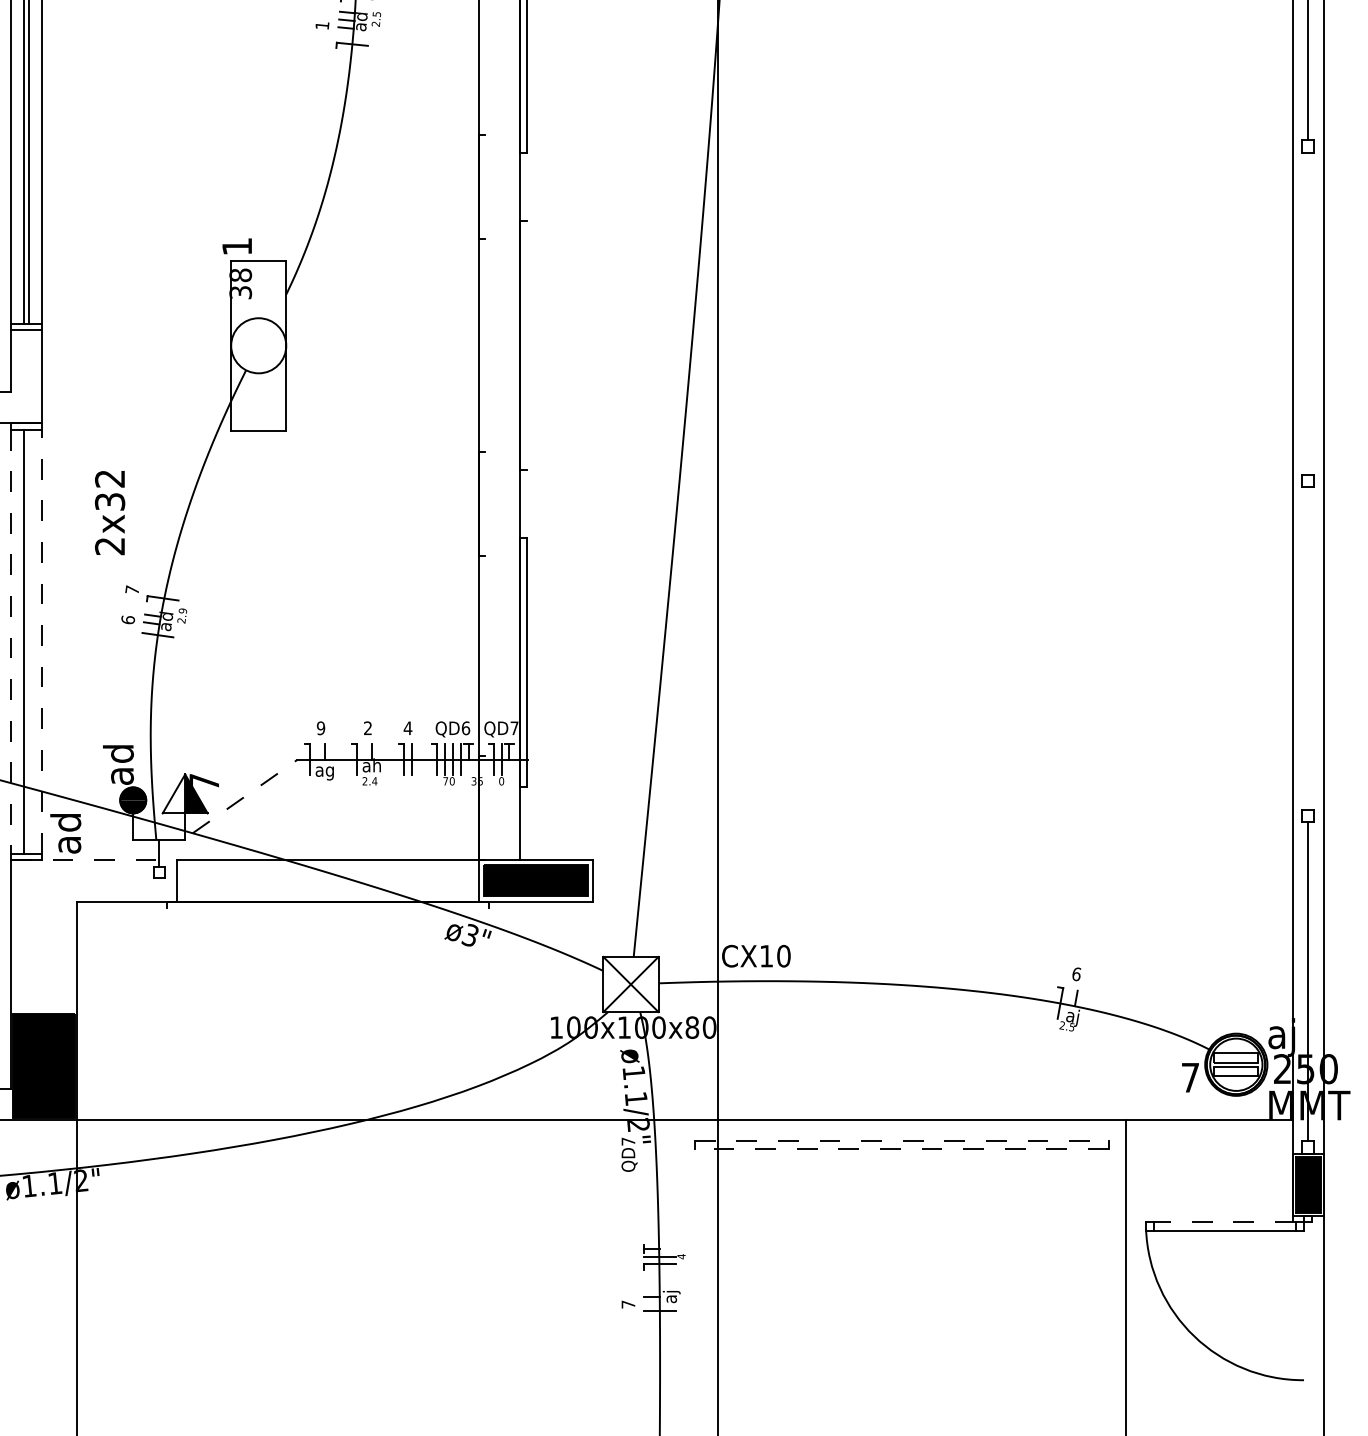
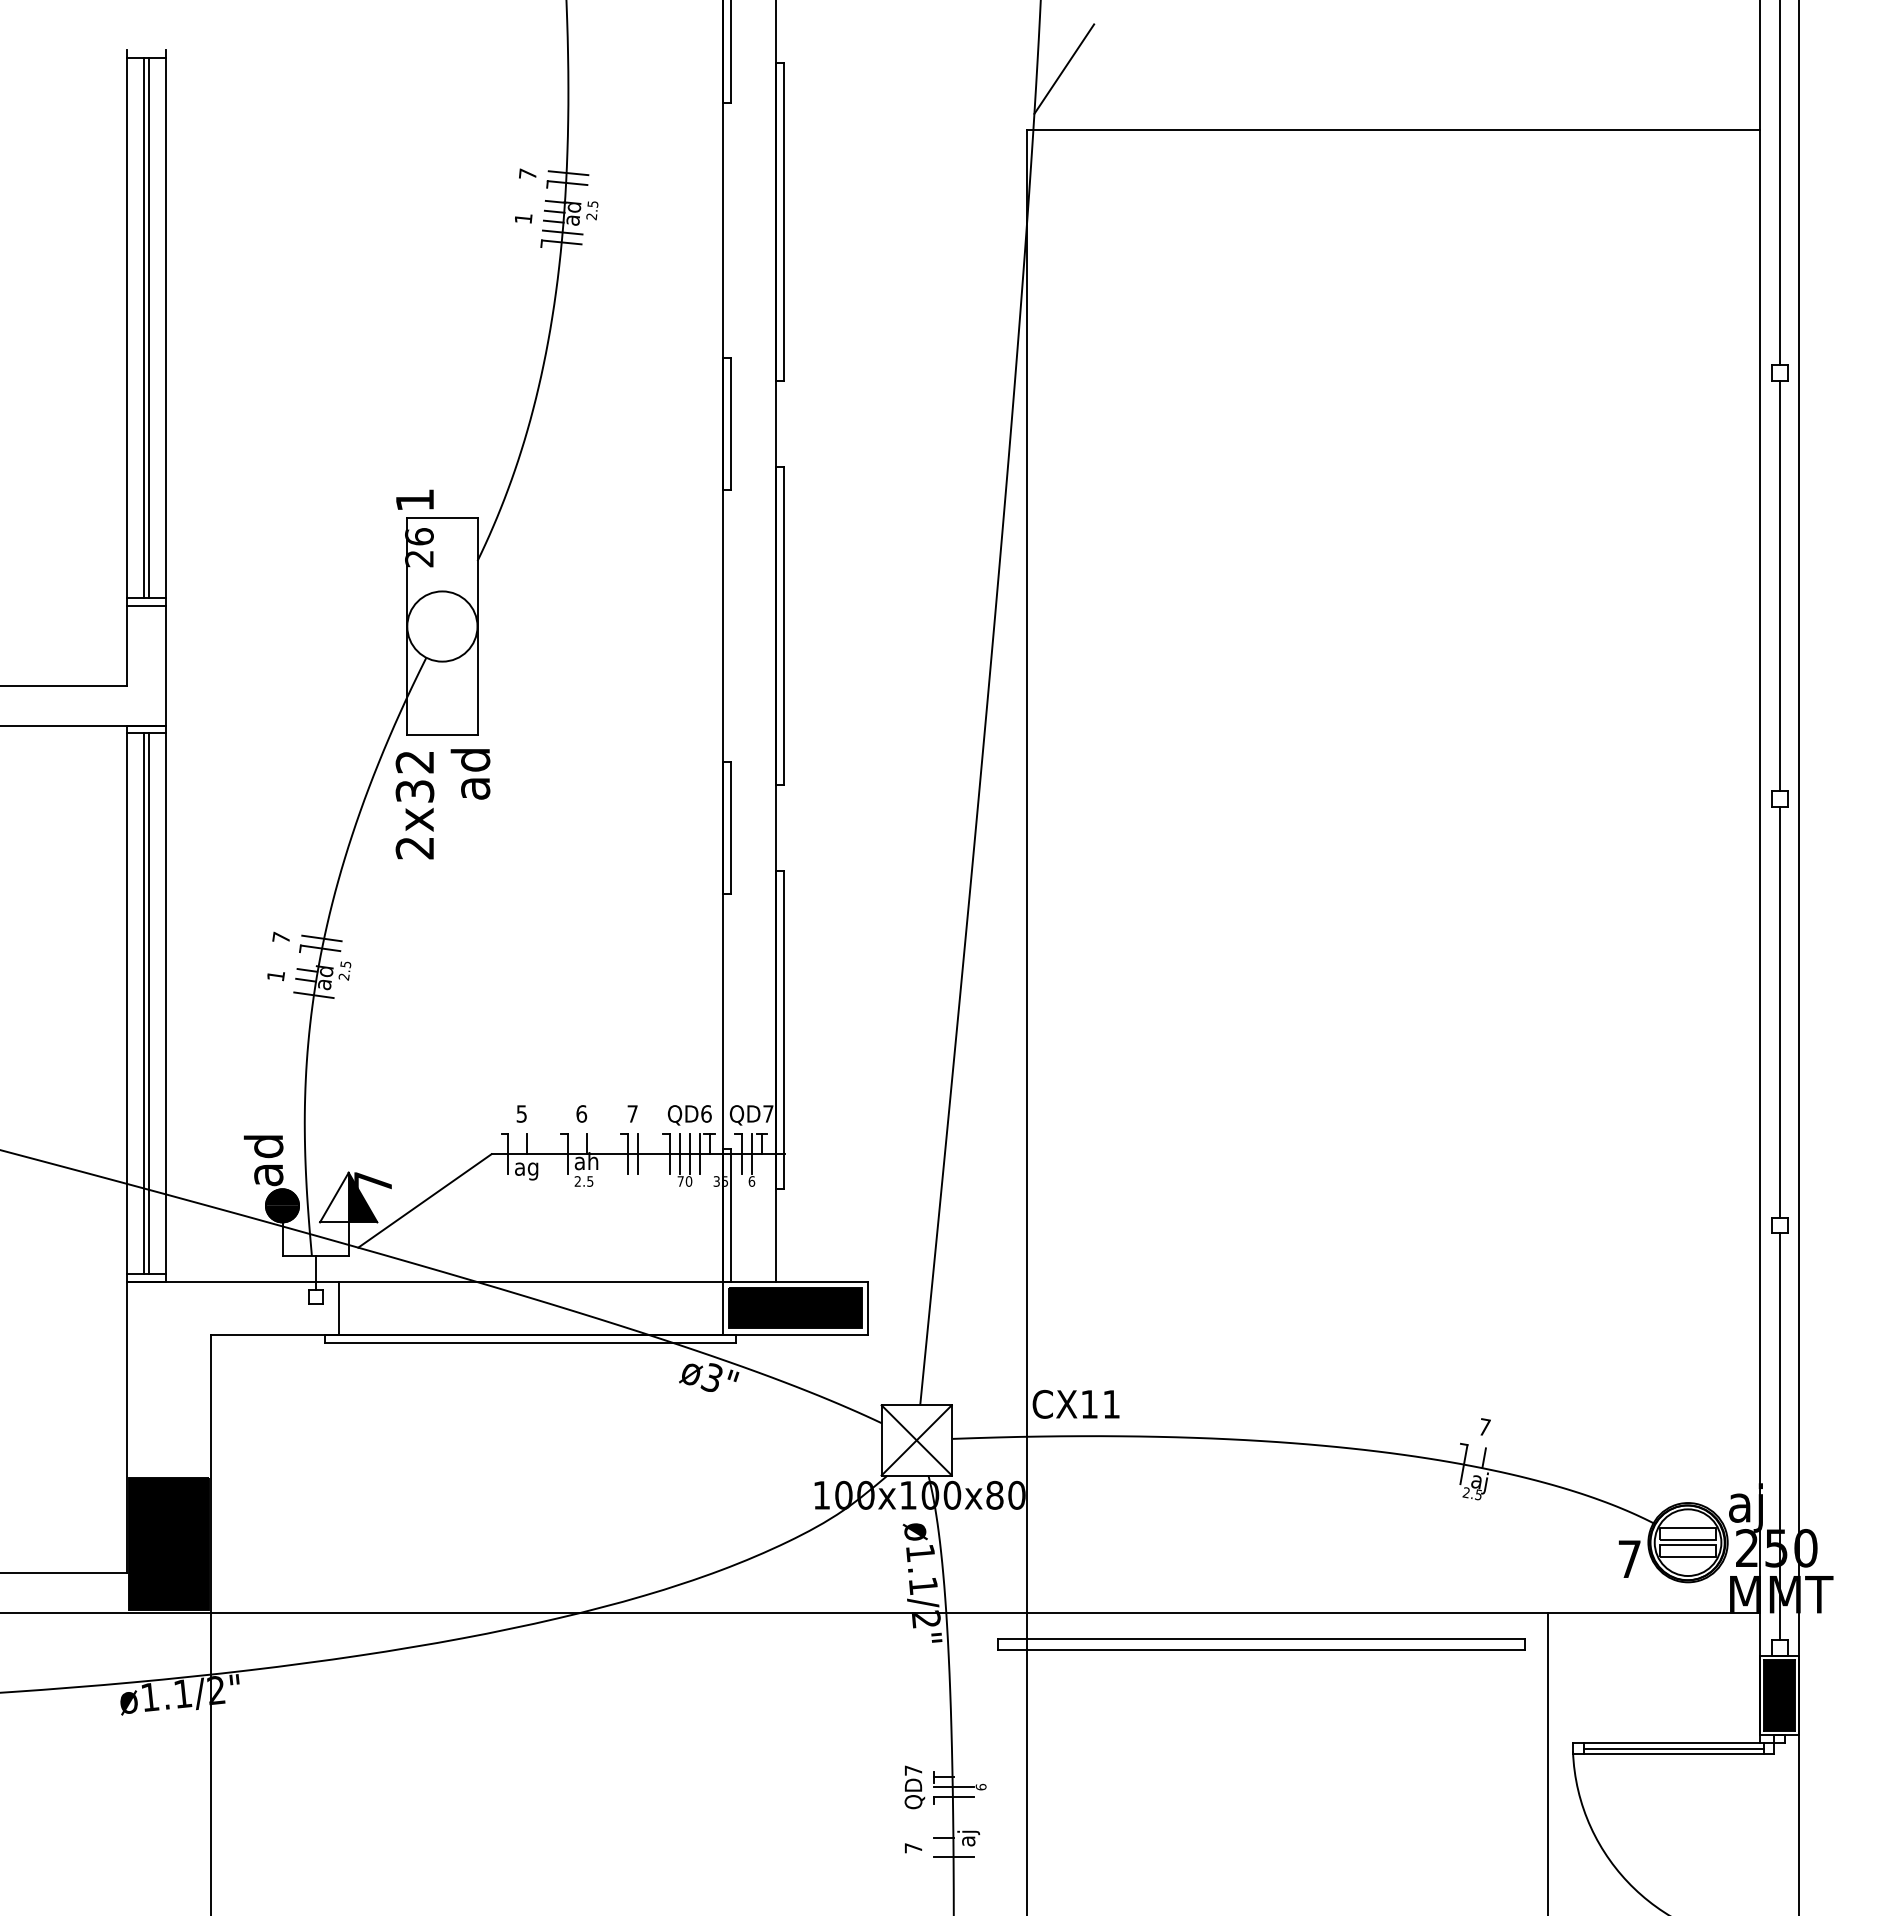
line: (352, 36) -> (562, 232), added
line: (484, 187) -> (730, 424), added
text: (240, 283) -> (419, 547), 38 -> 26
line: (1308, 313) -> (1779, 585), added
line: (526, 345) -> (783, 626), added
line: (484, 503) -> (730, 827), added
text: (109, 512) -> (414, 805), moved
line: (163, 590) -> (321, 938), added
text: (182, 611) -> (345, 964), 2.9 -> 2.5
text: (128, 619) -> (276, 975), 6 -> 1
line: (28, 641) -> (149, 1003), added
line: (42, 641) -> (166, 1003), dashed -> solid
line: (10, 642) -> (126, 1004), dashed -> solid
line: (1308, 647) -> (1779, 1011), added
text: (320, 727) -> (521, 1113), 9 -> 5
text: (367, 727) -> (581, 1113), 2 -> 6
text: (407, 727) -> (632, 1113), 4 -> 7
text: (374, 781) -> (589, 1181), 2.4 -> 2.5
text: (501, 781) -> (751, 1181), 0 -> 6
line: (245, 796) -> (425, 1200), dashed -> solid
line: (484, 808) -> (730, 1215), added
text: (65, 833) -> (470, 774), moved
line: (94, 859) -> (232, 1281), dashed -> solid
line: (327, 907) -> (530, 1342), added
text: (783, 955) -> (1111, 1403), CX10 -> CX11
text: (1076, 974) -> (1484, 1427), 6 -> 7
line: (901, 1140) -> (1261, 1639), dashed -> solid
line: (901, 1148) -> (1261, 1649), dashed -> solid
text: (629, 1154) -> (914, 1787), moved
line: (1224, 1222) -> (1673, 1743), dashed -> solid
line: (1224, 1226) -> (1673, 1748), added
text: (681, 1256) -> (980, 1786), 4 -> 6

